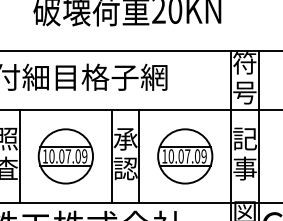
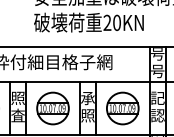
text: (244, 64) -> (157, 54), 符 -> 号
text: (124, 168) -> (87, 115), 認 -> 照
text: (244, 168) -> (157, 115), 事 -> 認

